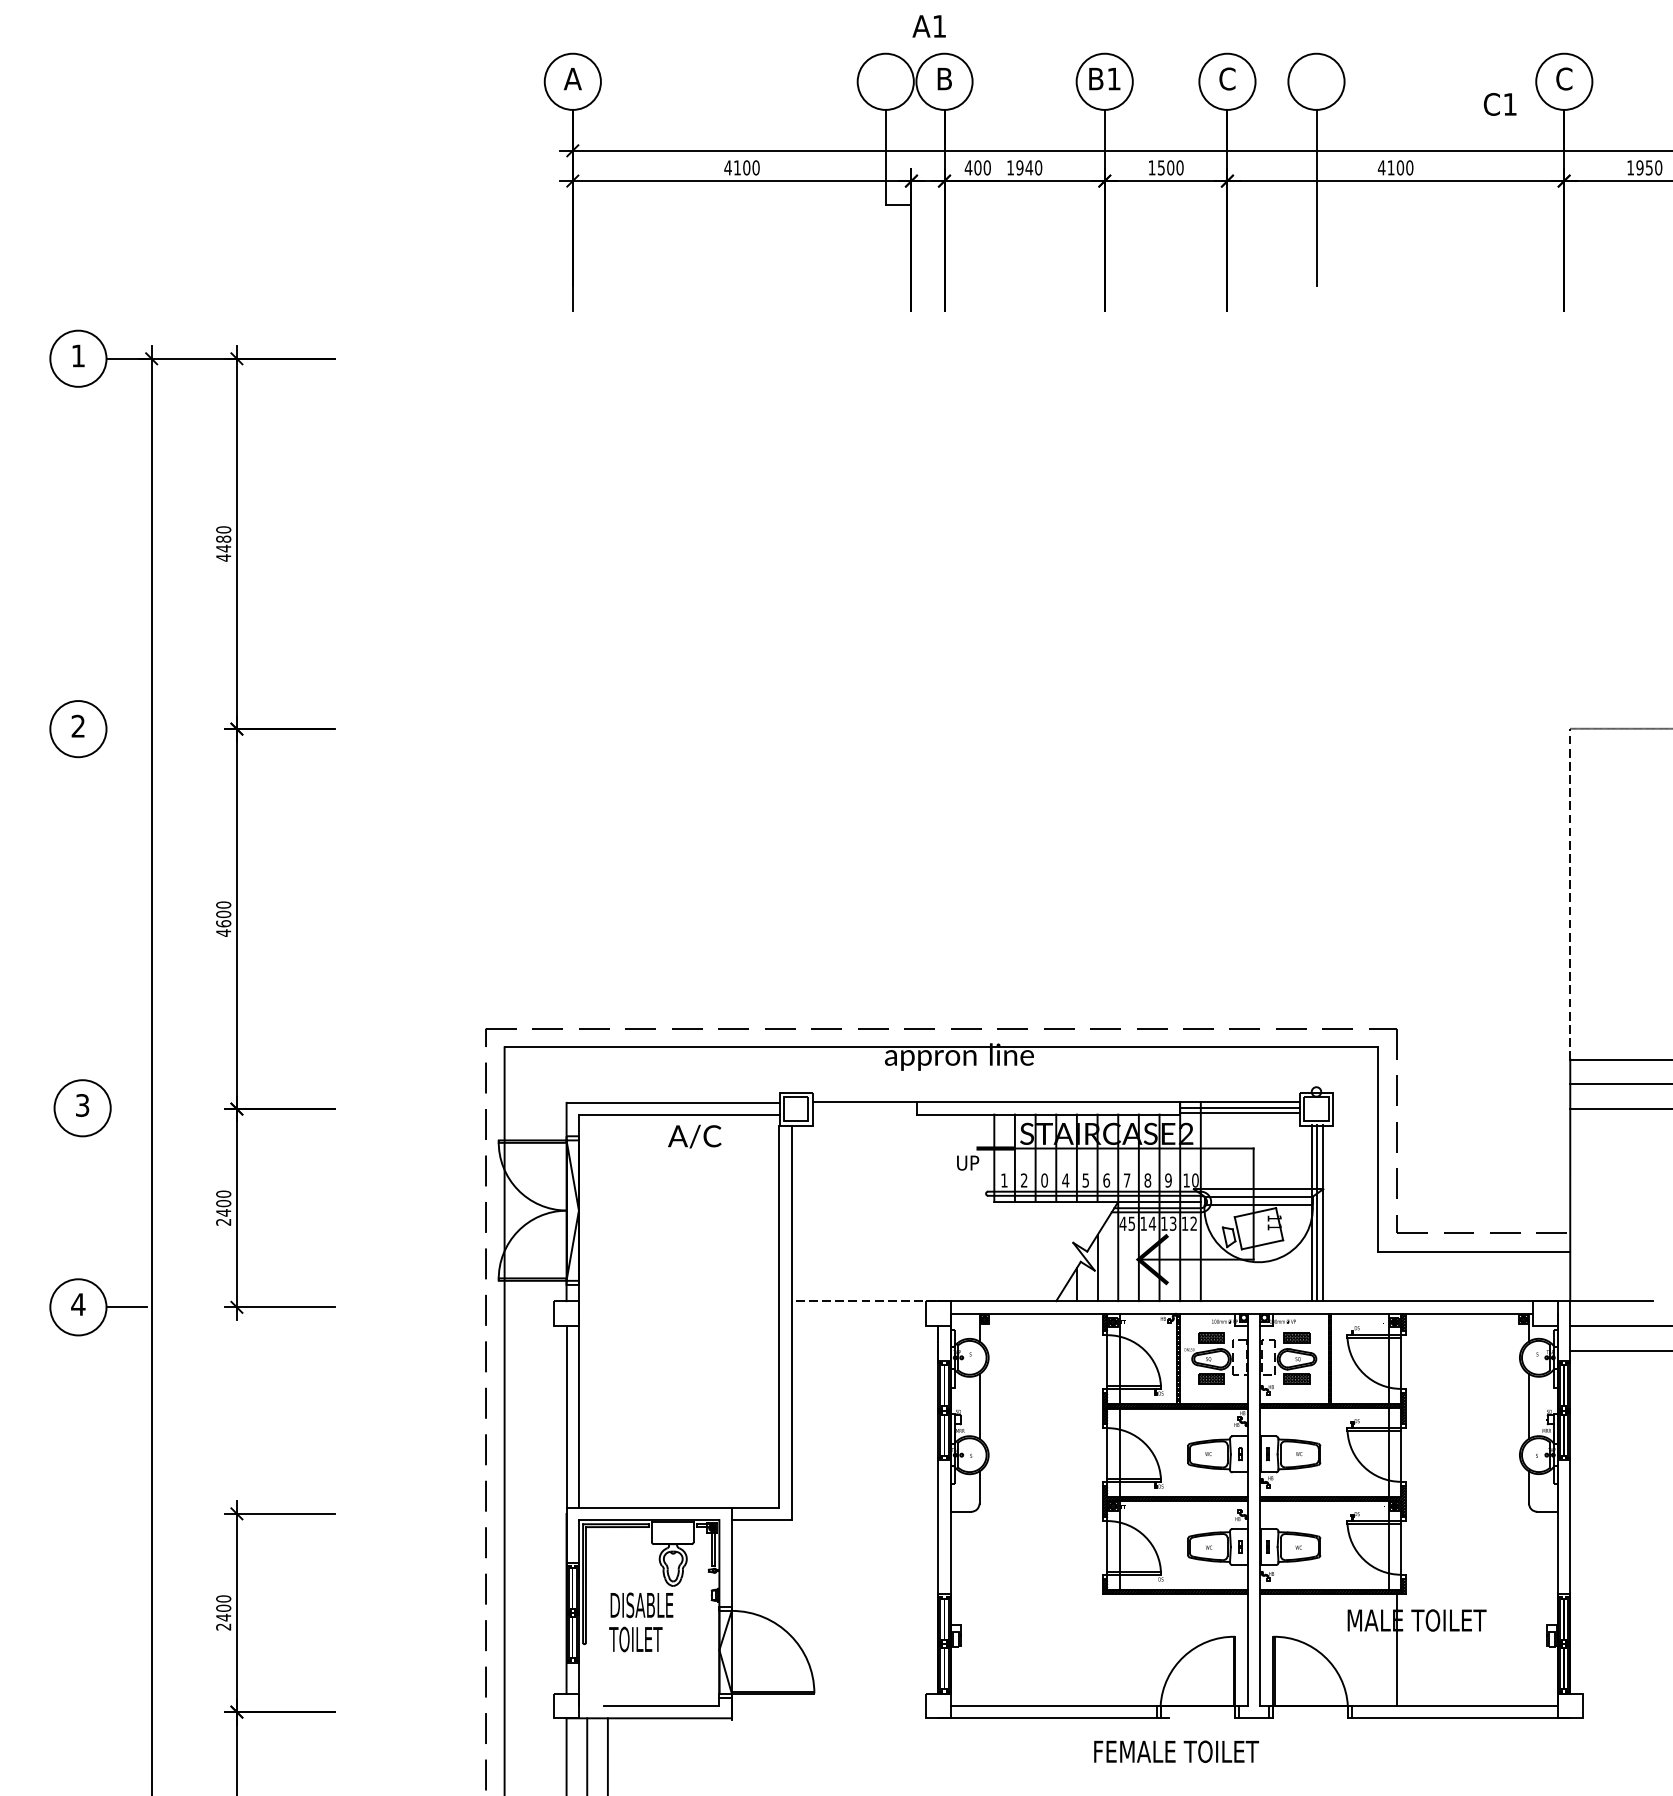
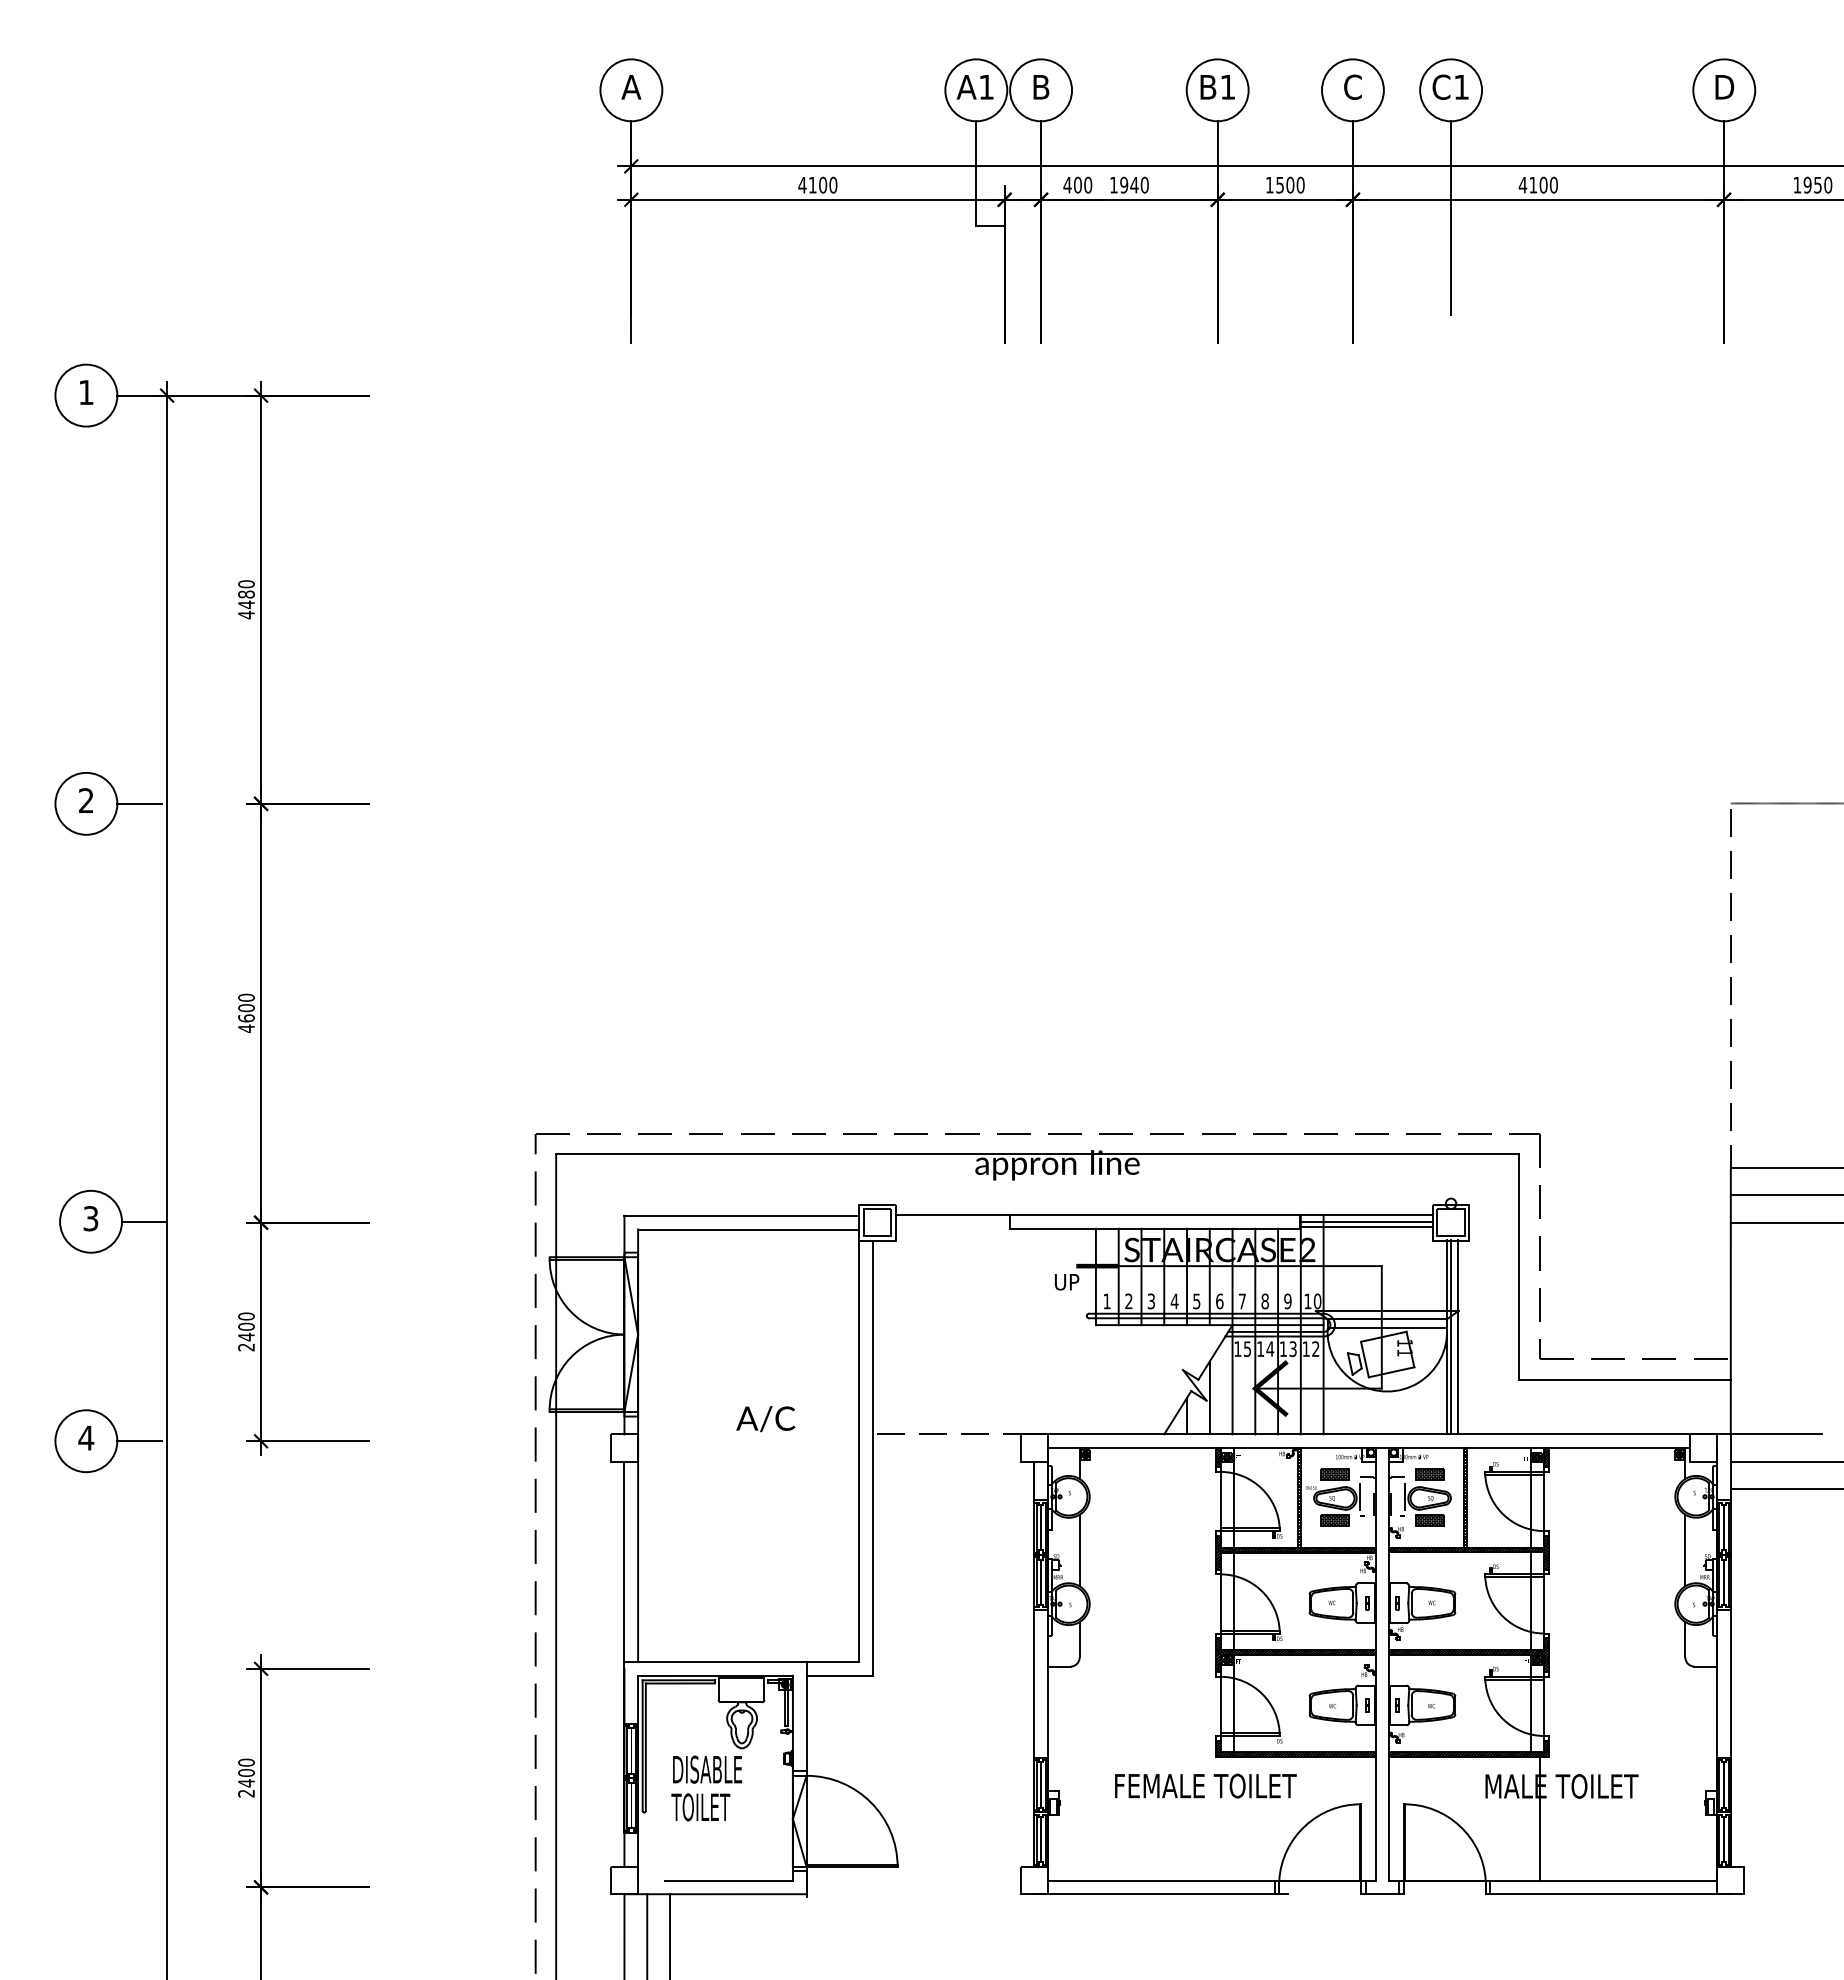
text: (928, 26) -> (974, 87), moved
text: (1564, 78) -> (1724, 86), C -> D
text: (1500, 103) -> (1450, 86), moved
line: (126, 728) -> (139, 803), added
line: (131, 1108) -> (144, 1221), added
text: (694, 1137) -> (765, 1419), moved
text: (1044, 1180) -> (1151, 1301), 0 -> 3
text: (1122, 1223) -> (1237, 1348), 45 -> 15
text: (1176, 1751) -> (1205, 1785), moved

